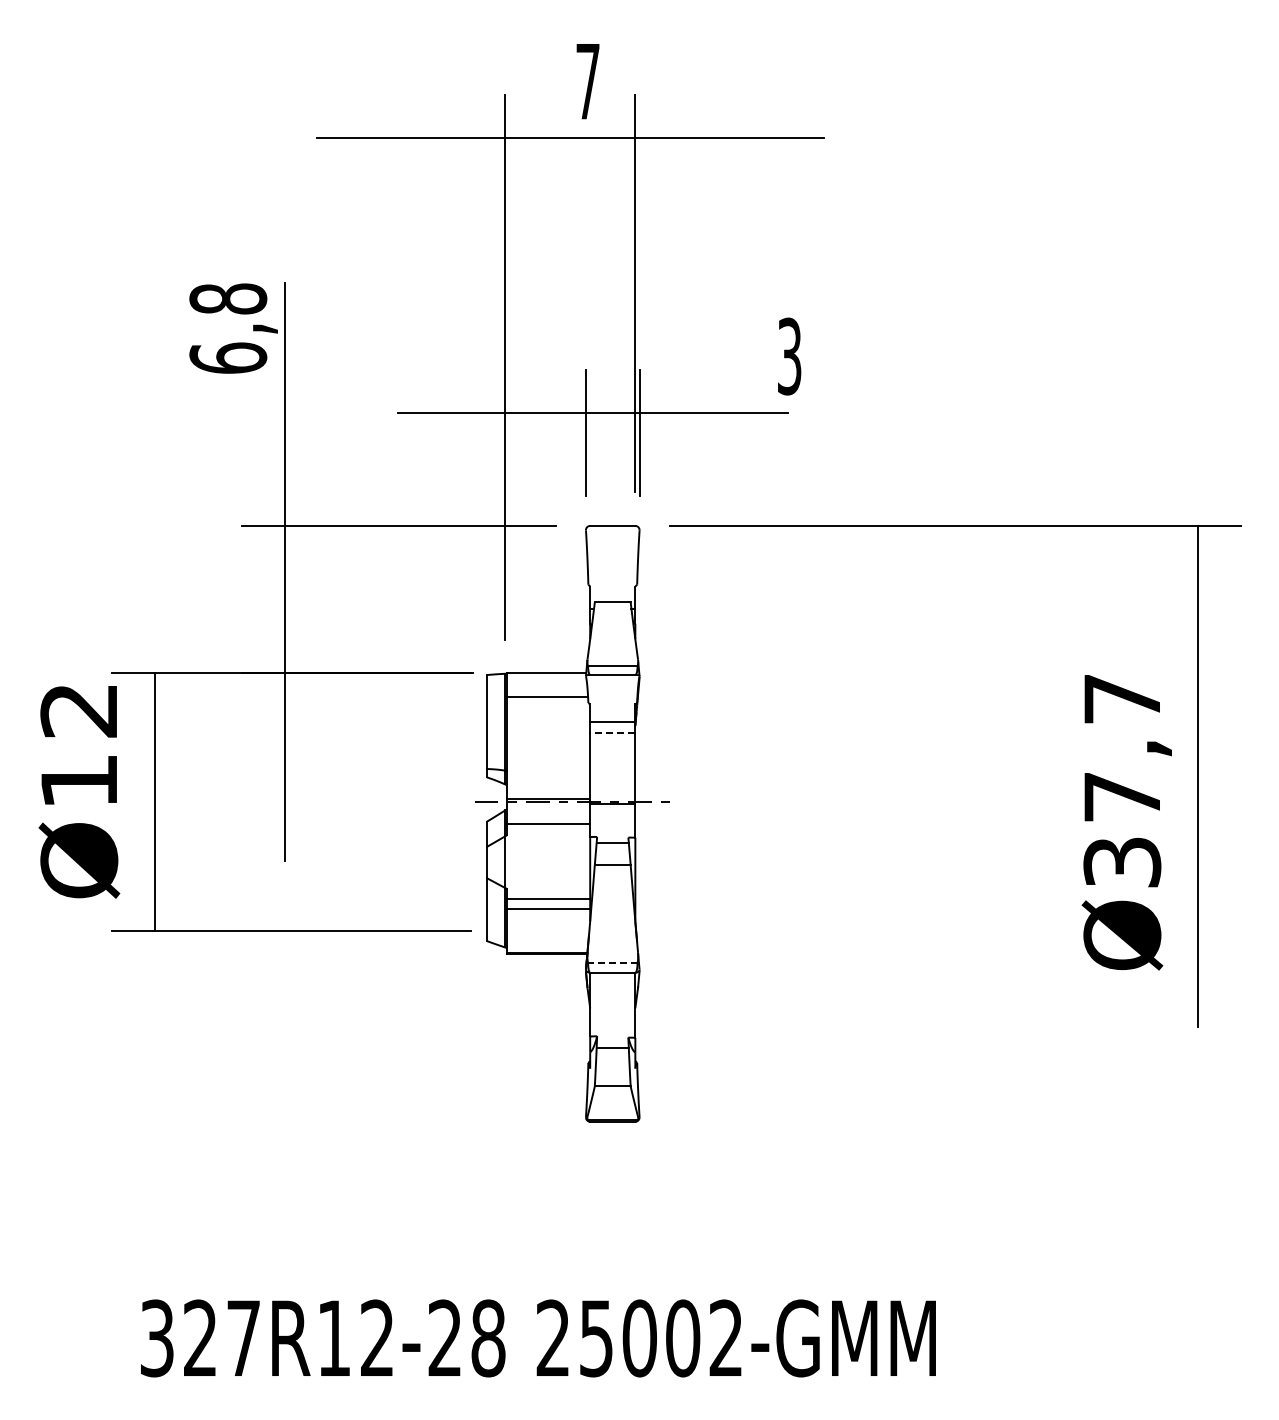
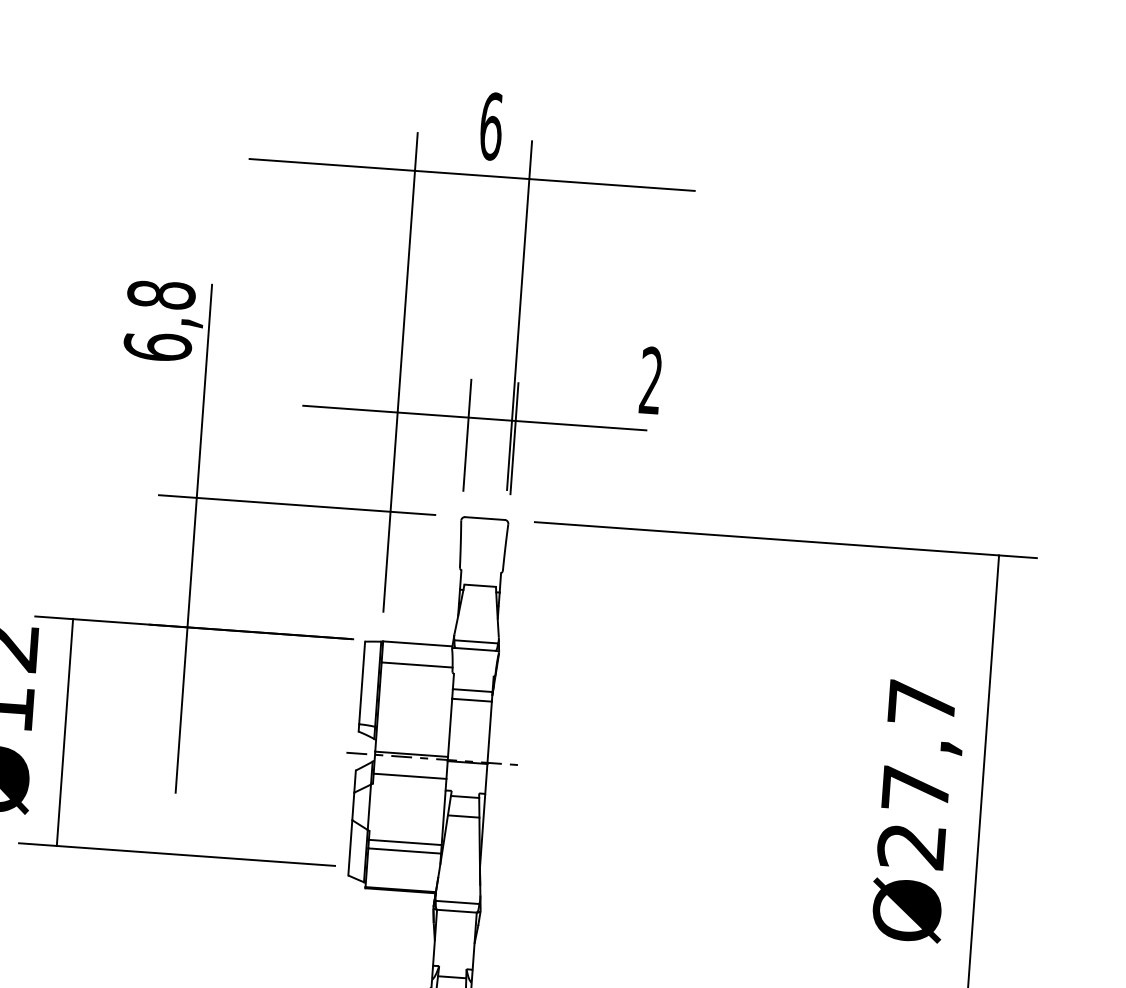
text: (588, 81) -> (491, 126), 7 -> 6
text: (789, 356) -> (651, 380), 3 -> 2
line: (612, 732) -> (471, 700), dashed -> solid
text: (1122, 862) -> (911, 846), Ø37,7 -> Ø27,7
line: (612, 962) -> (457, 902), dashed -> solid

